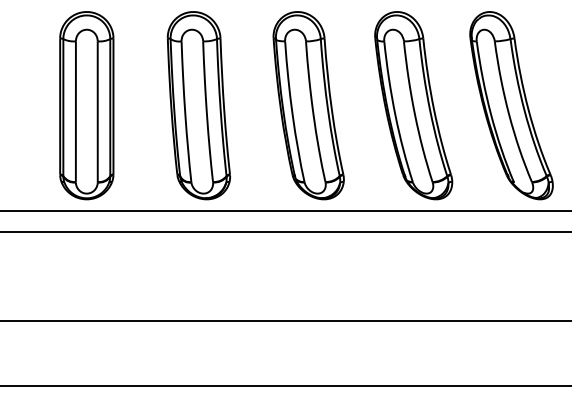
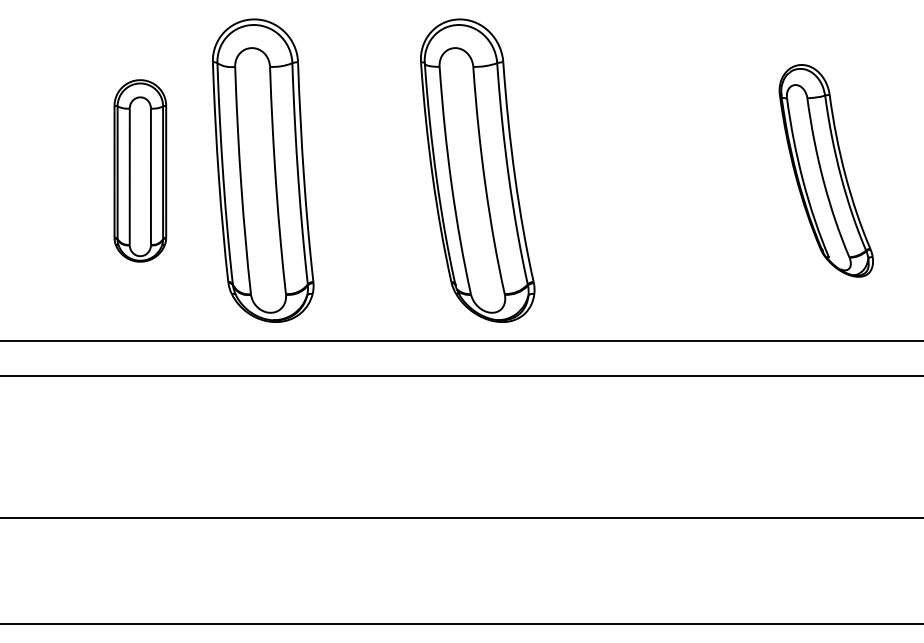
part: (86, 105) -> (139, 170), size x0.6
part: (198, 105) -> (262, 170), moved
part: (308, 105) -> (477, 170), moved
part: (413, 105) -> (667, 170), removed
part: (511, 105) -> (826, 170), size x0.7

